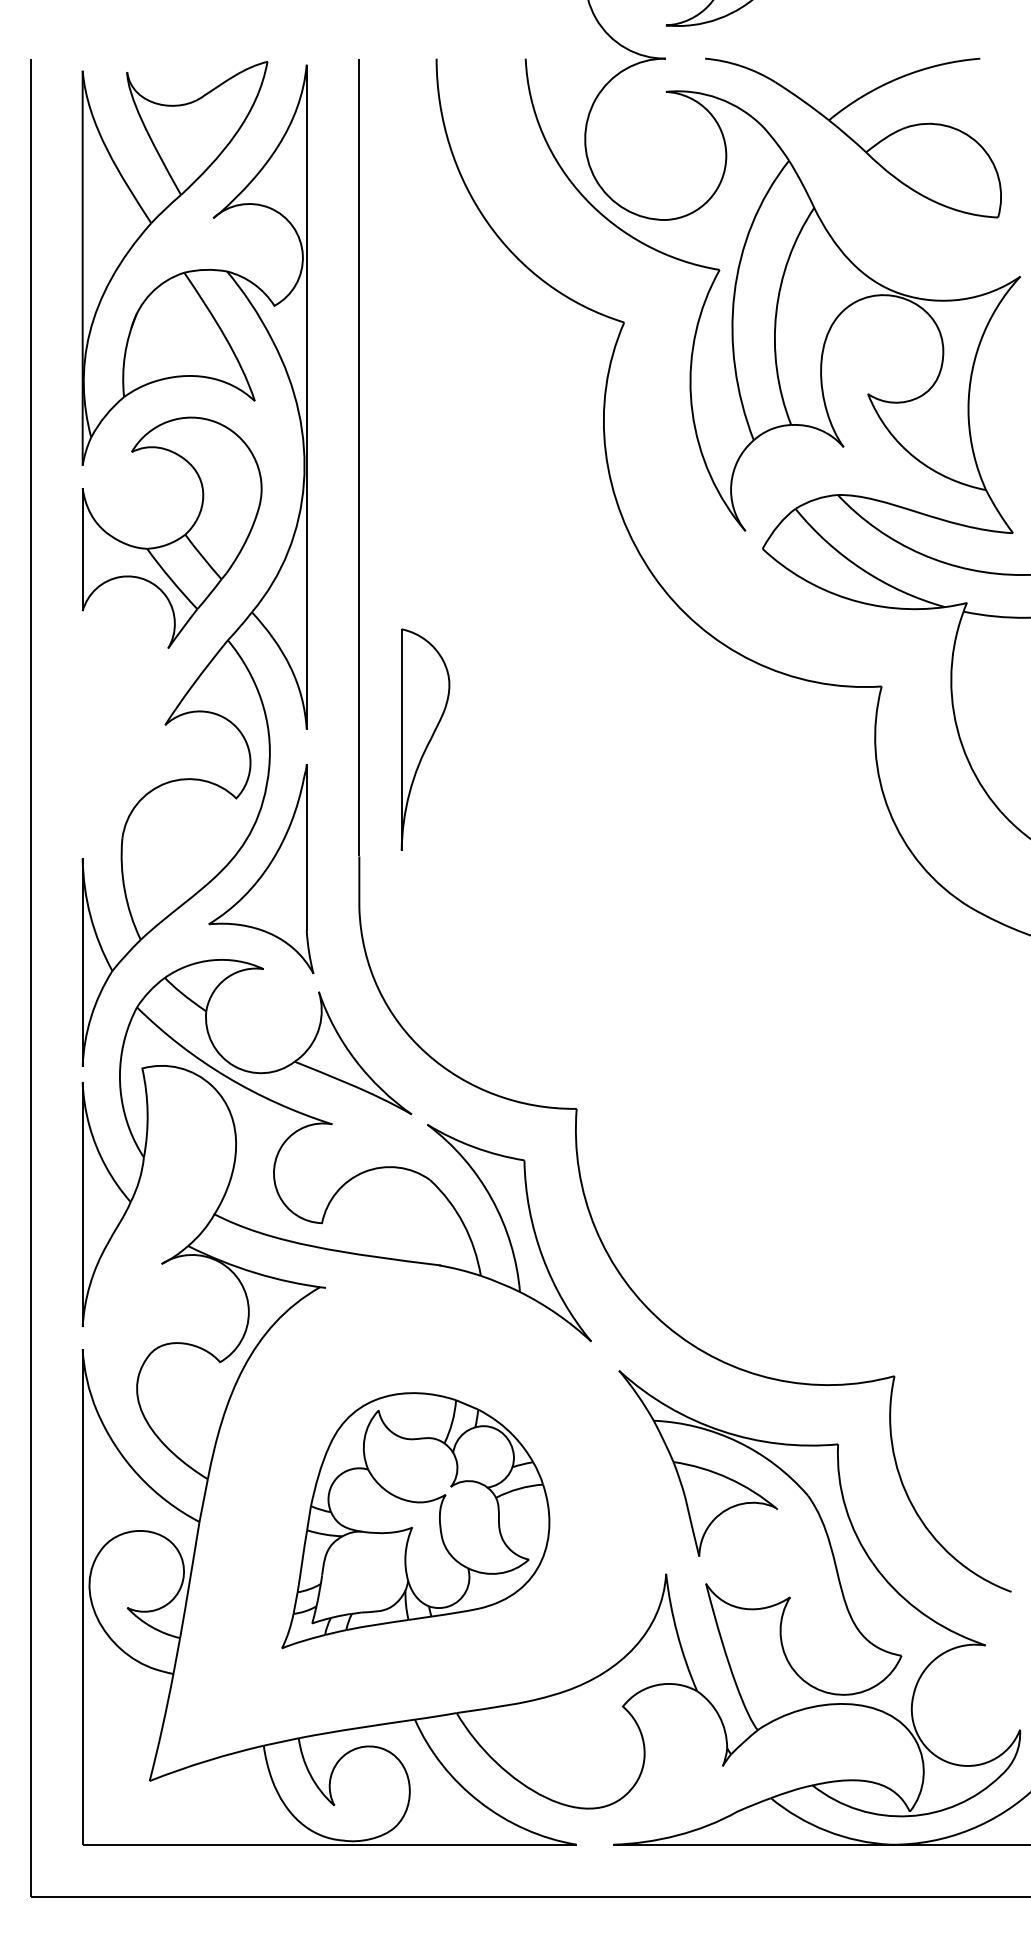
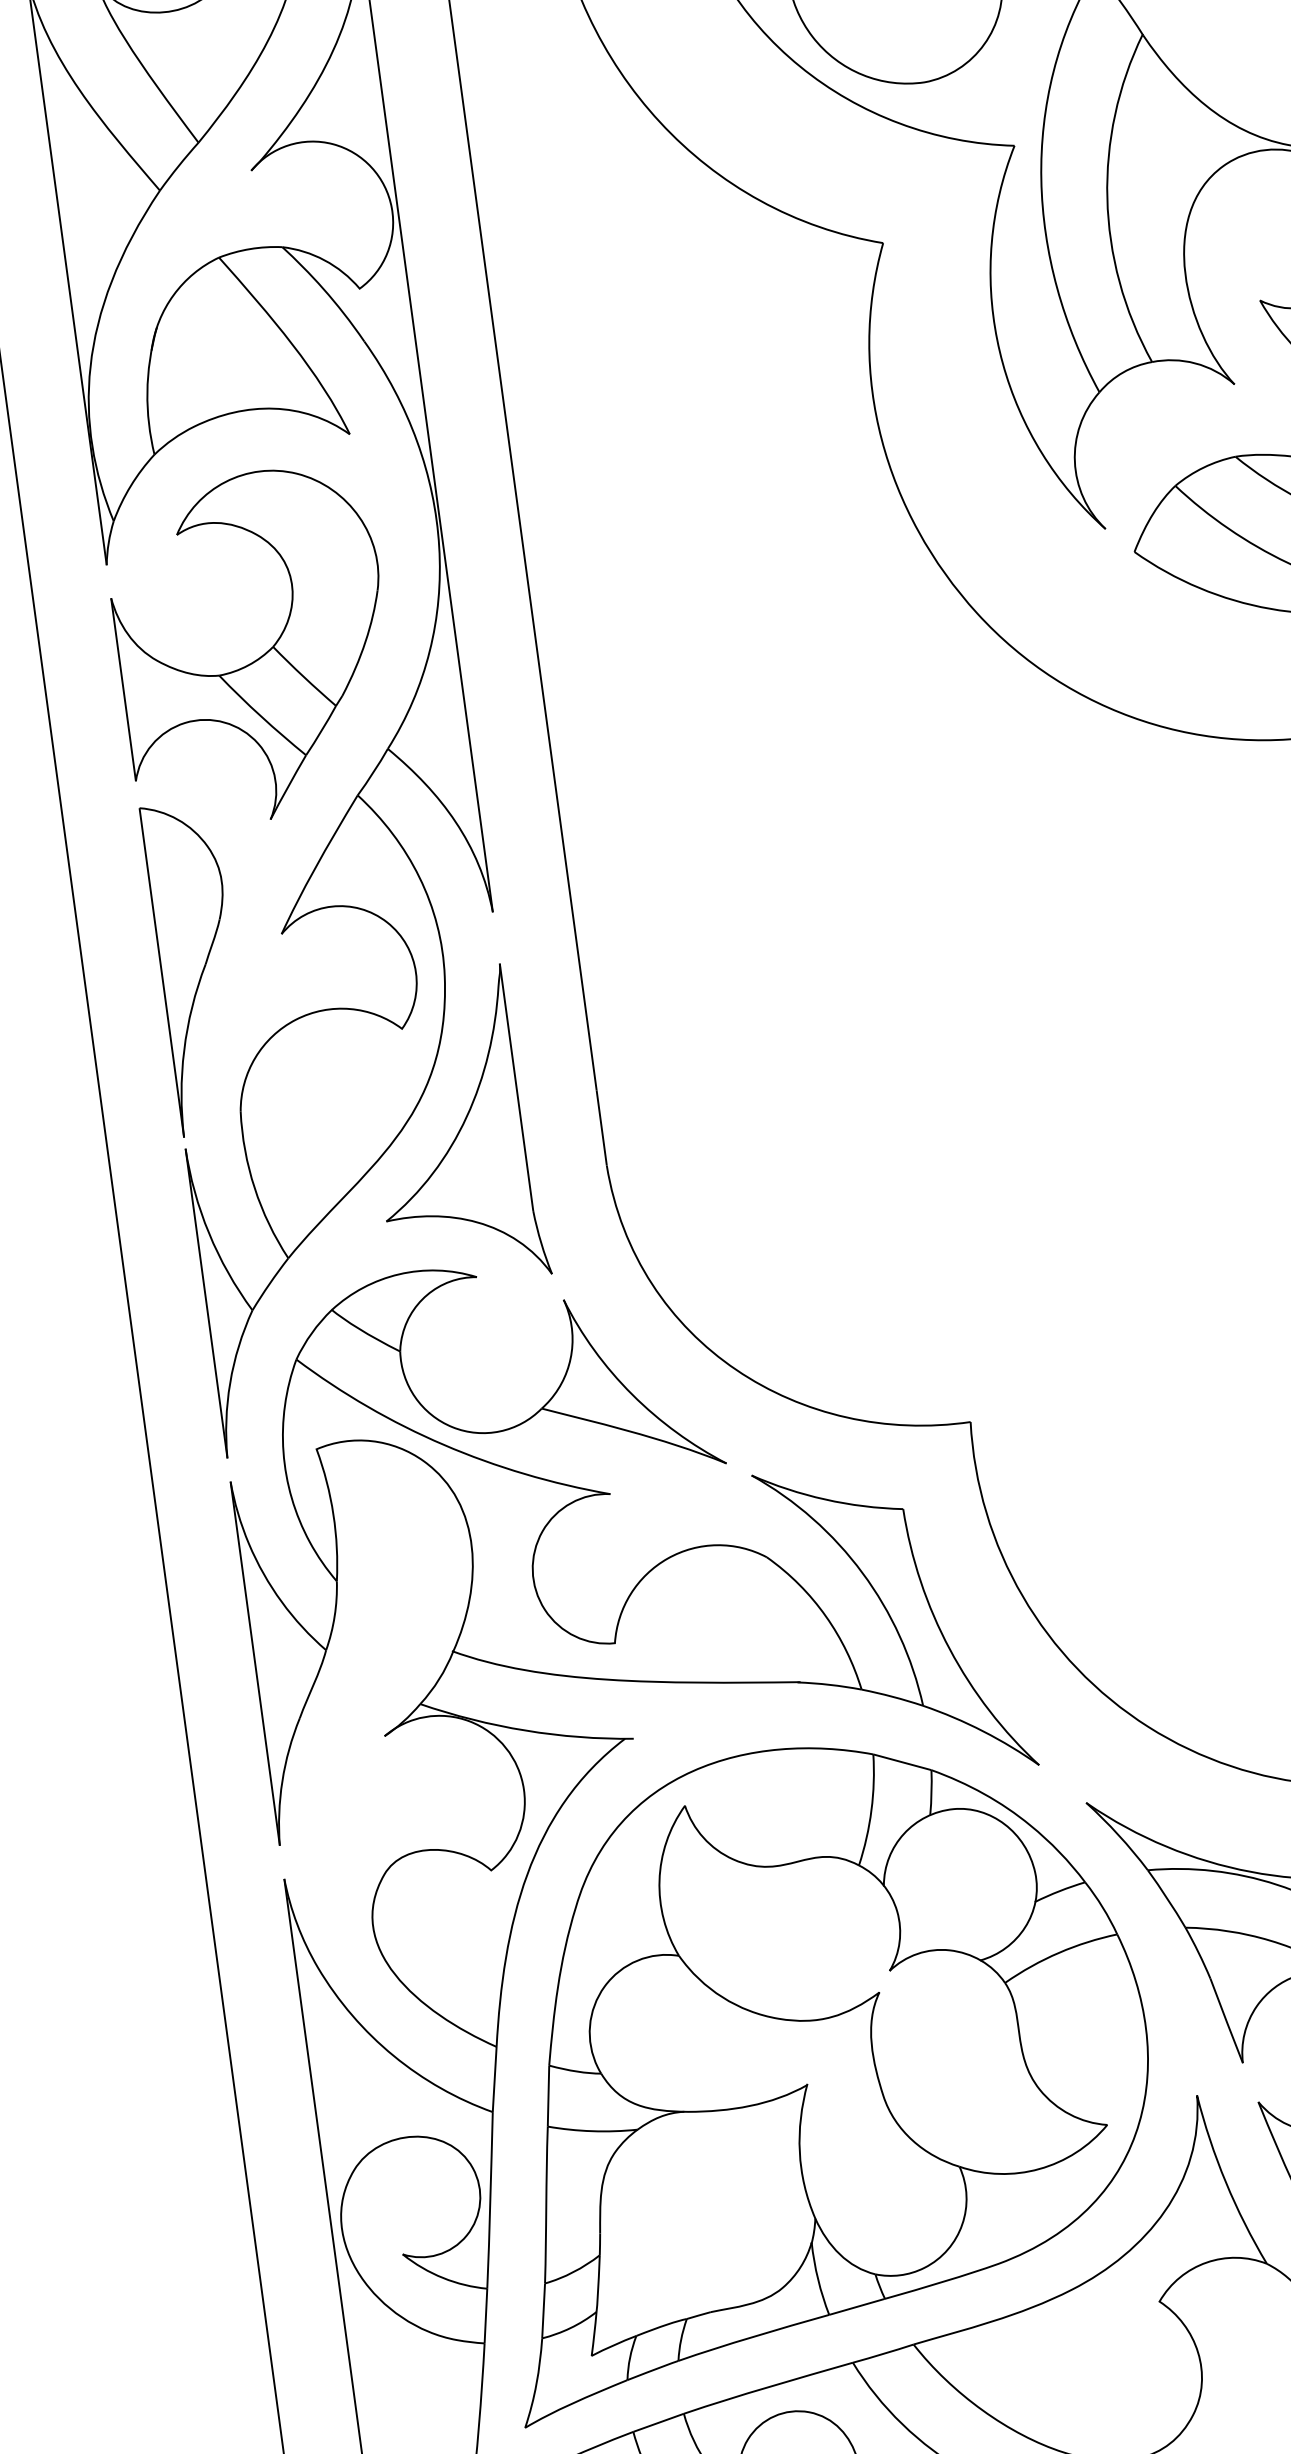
part: (425, 739) -> (197, 967), moved
part: (415, 1520) -> (813, 2066), size x1.67

